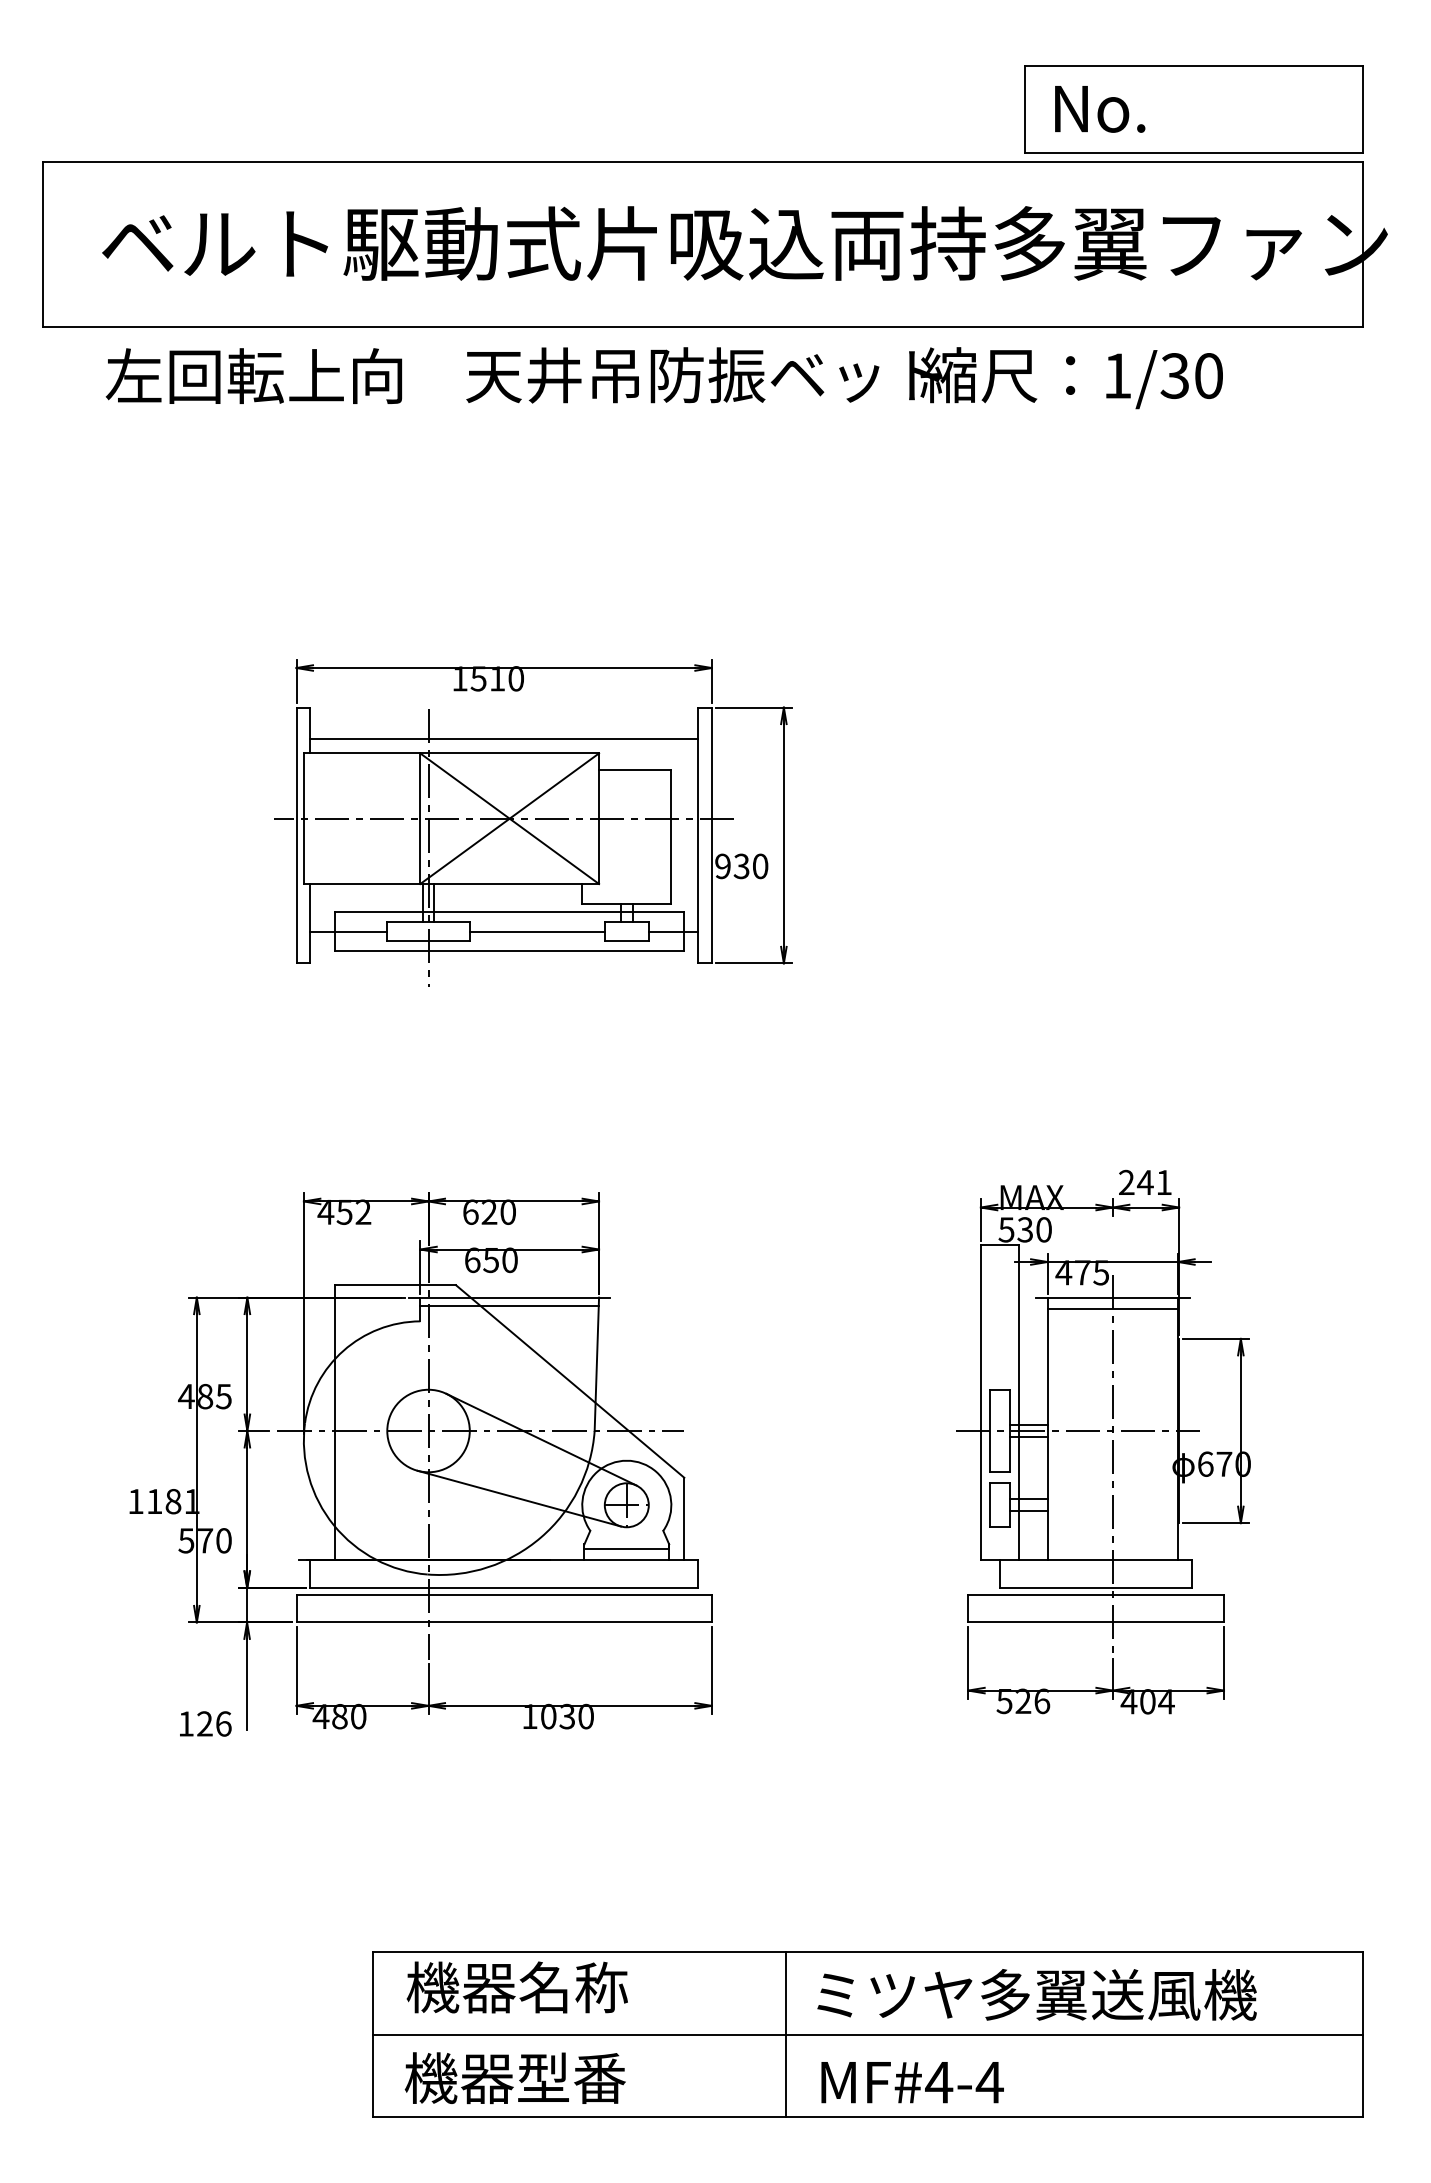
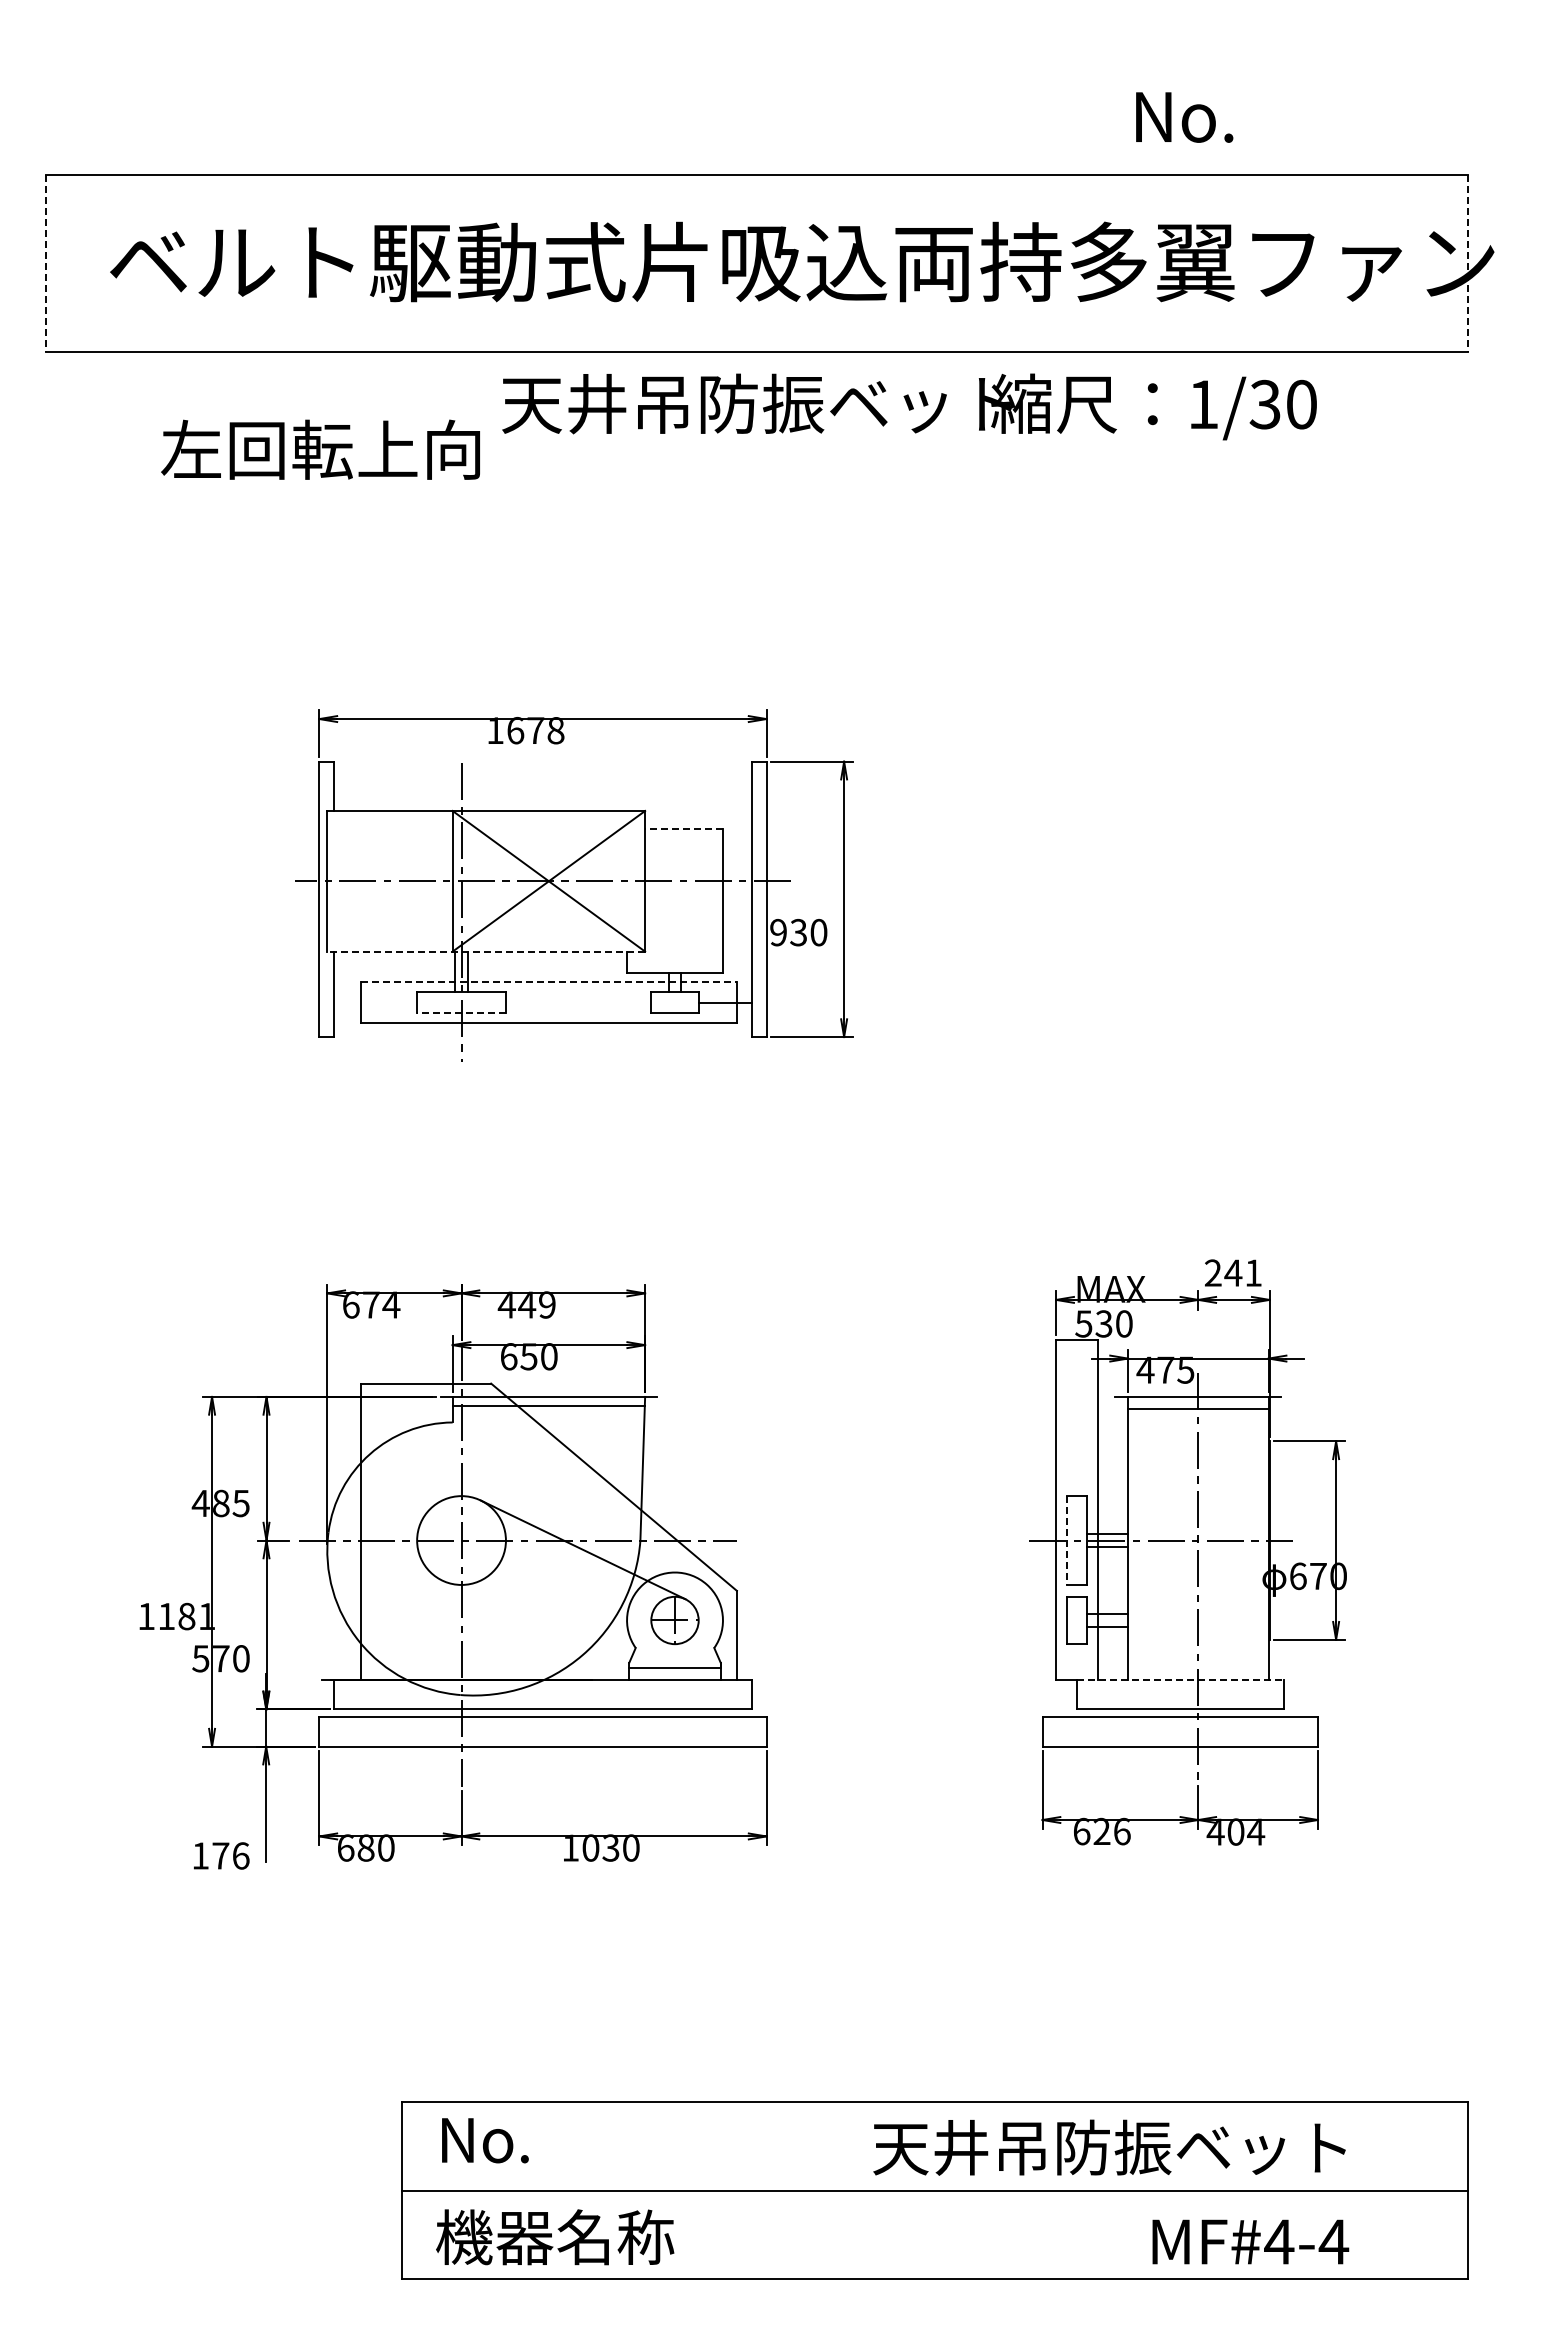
part: (1193, 108) -> (1285, 116), removed
line: (43, 244) -> (46, 263), solid -> dashed
line: (1362, 244) -> (1467, 263), solid -> dashed
text: (253, 375) -> (320, 449), moved
text: (497, 678) -> (535, 730), 1510 -> 1678
line: (503, 739) -> (542, 795), removed
line: (635, 769) -> (684, 828), solid -> dashed
line: (451, 883) -> (486, 951), solid -> dashed
line: (510, 911) -> (549, 981), solid -> dashed
line: (348, 932) -> (375, 1003), removed
line: (537, 932) -> (578, 1003), removed
line: (428, 941) -> (461, 1013), solid -> dashed
text: (343, 1211) -> (370, 1304), 452 -> 674
text: (488, 1211) -> (526, 1304), 620 -> 449
line: (990, 1431) -> (1066, 1541), solid -> dashed
line: (518, 1498) -> (558, 1613), removed
line: (1096, 1560) -> (1180, 1679), solid -> dashed
text: (1004, 1701) -> (1081, 1831), 526 -> 626
text: (320, 1716) -> (345, 1847), 480 -> 680
text: (204, 1723) -> (220, 1855), 126 -> 176
text: (517, 1987) -> (557, 2139), 機器名称 -> No.
text: (1034, 1994) -> (1113, 2147), ミツヤ多翼送風機 -> 天井吊防振ベット
line: (785, 2034) -> (845, 2190), removed
text: (571, 2078) -> (615, 2237), 機器型番 -> 機器名称
text: (912, 2082) -> (1250, 2241), moved

